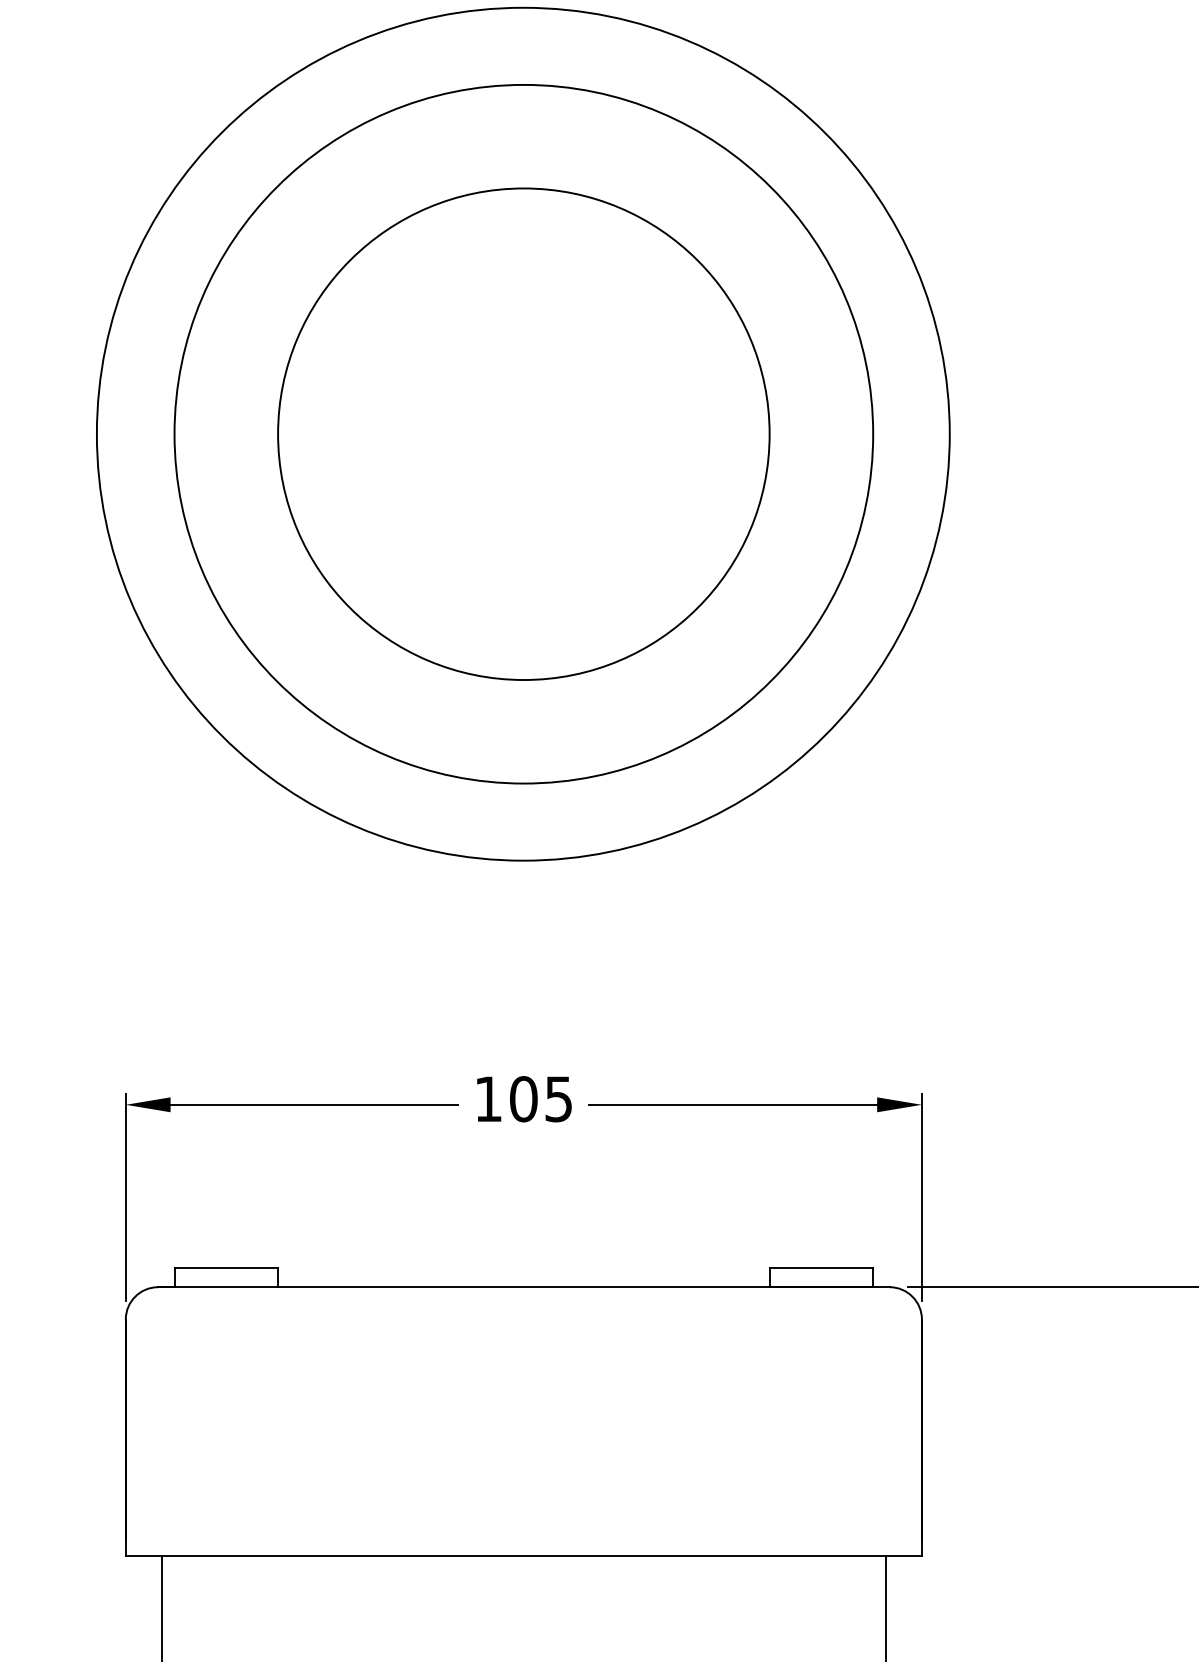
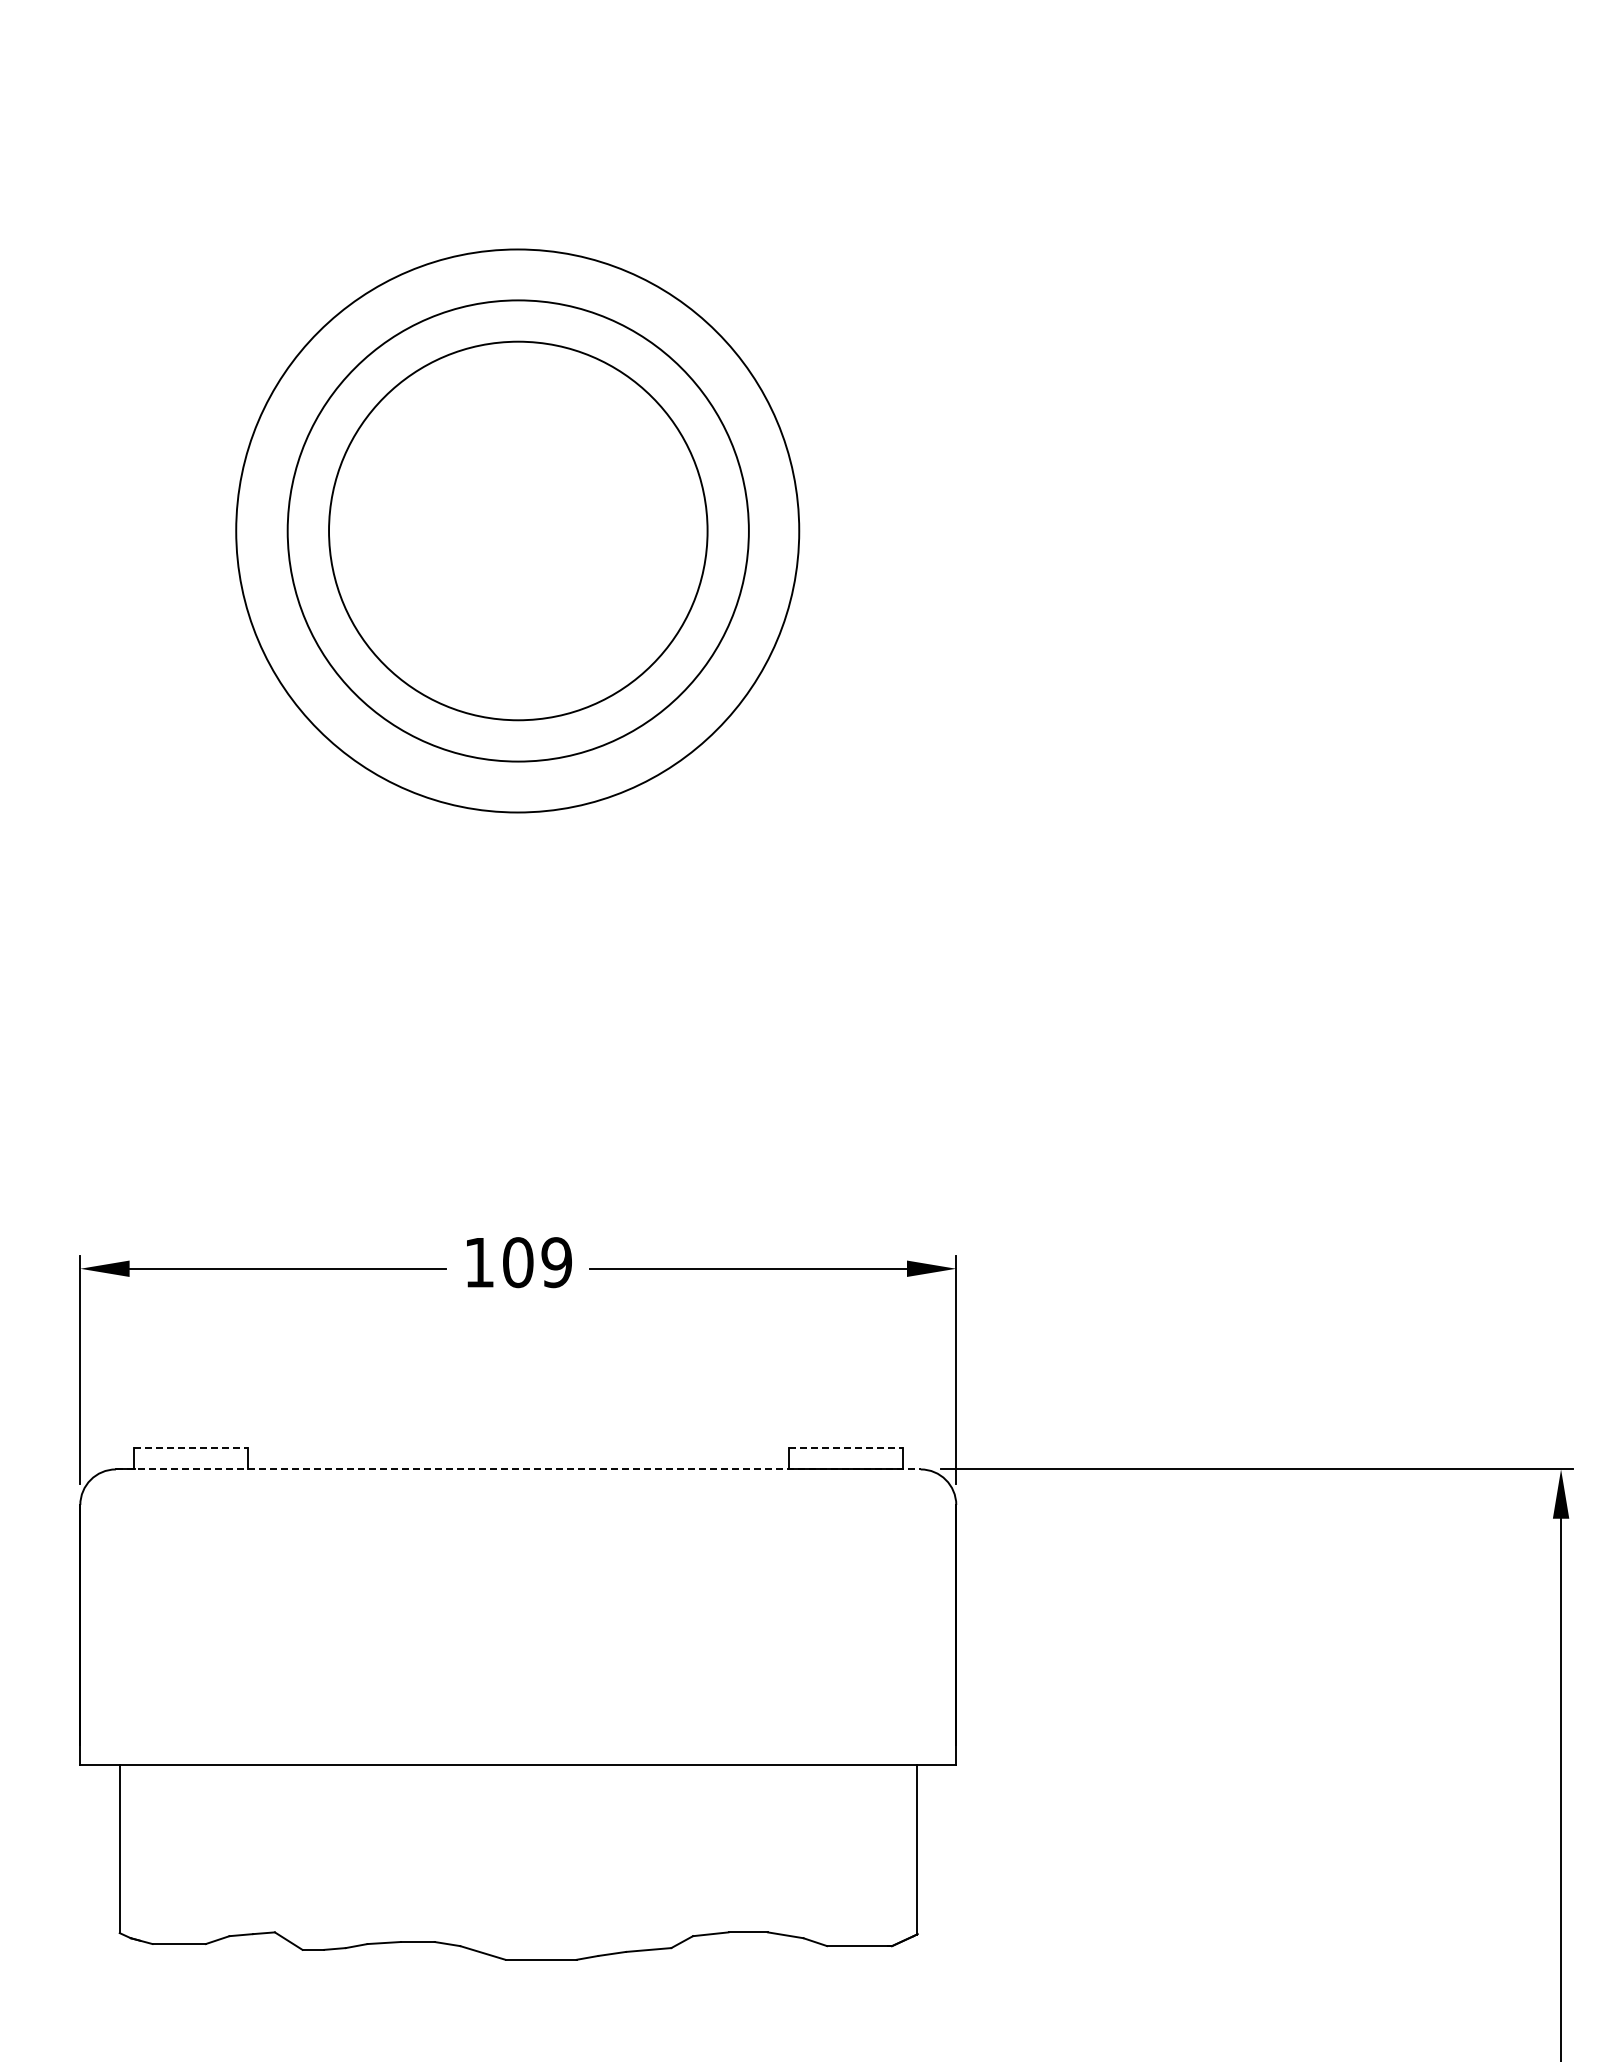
circle: (523, 433) -> (517, 530), size x0.6
circle: (523, 433) -> (517, 530), size x0.6
circle: (523, 433) -> (517, 530), size x0.7
text: (558, 1099) -> (556, 1262), 105 -> 109
line: (225, 1268) -> (190, 1448), solid -> dashed
line: (821, 1268) -> (845, 1448), solid -> dashed
line: (524, 1287) -> (518, 1469), solid -> dashed

